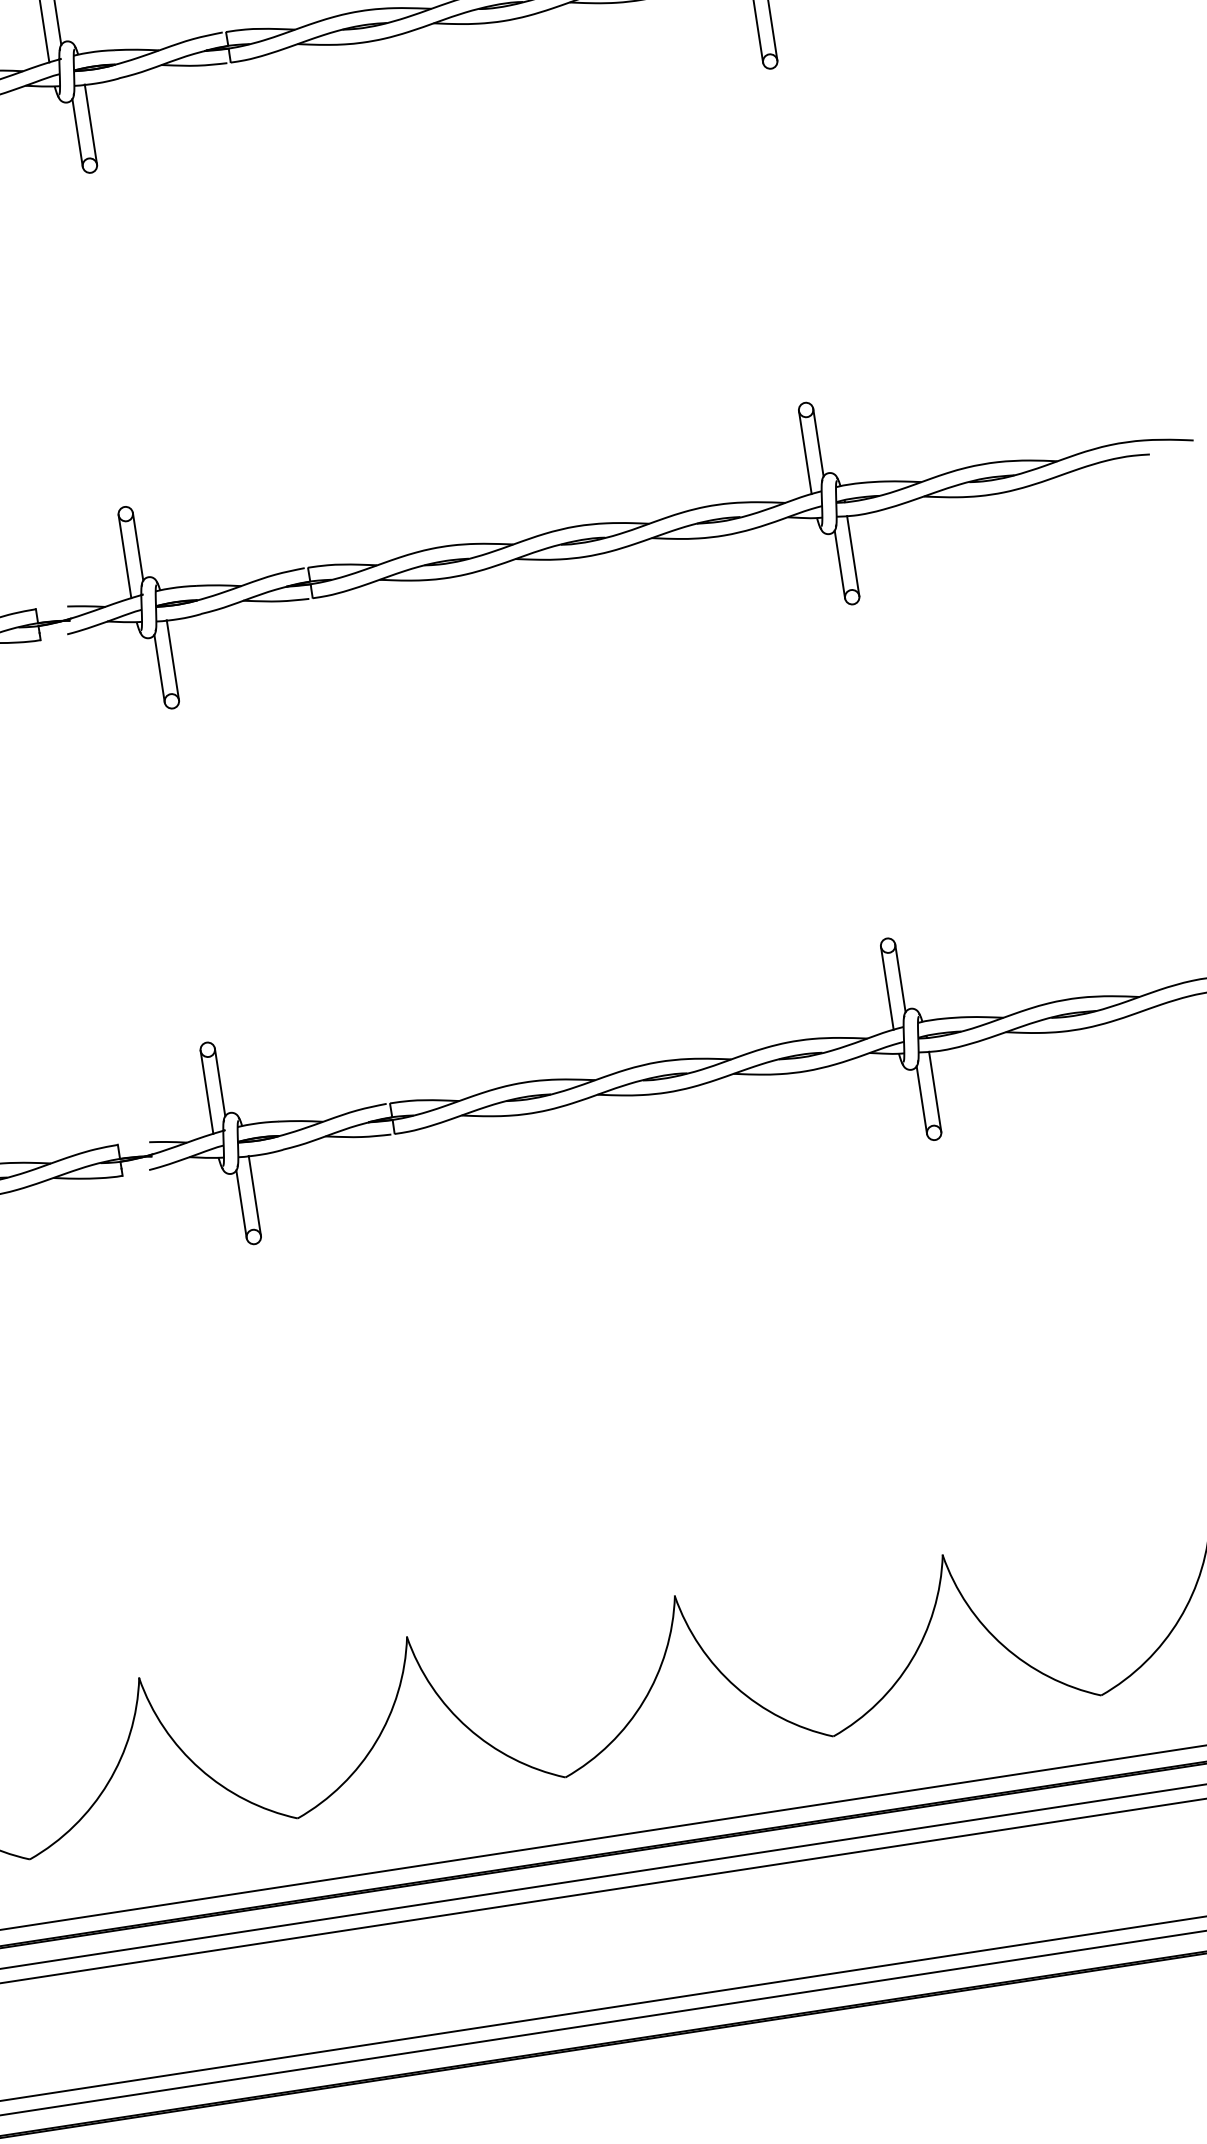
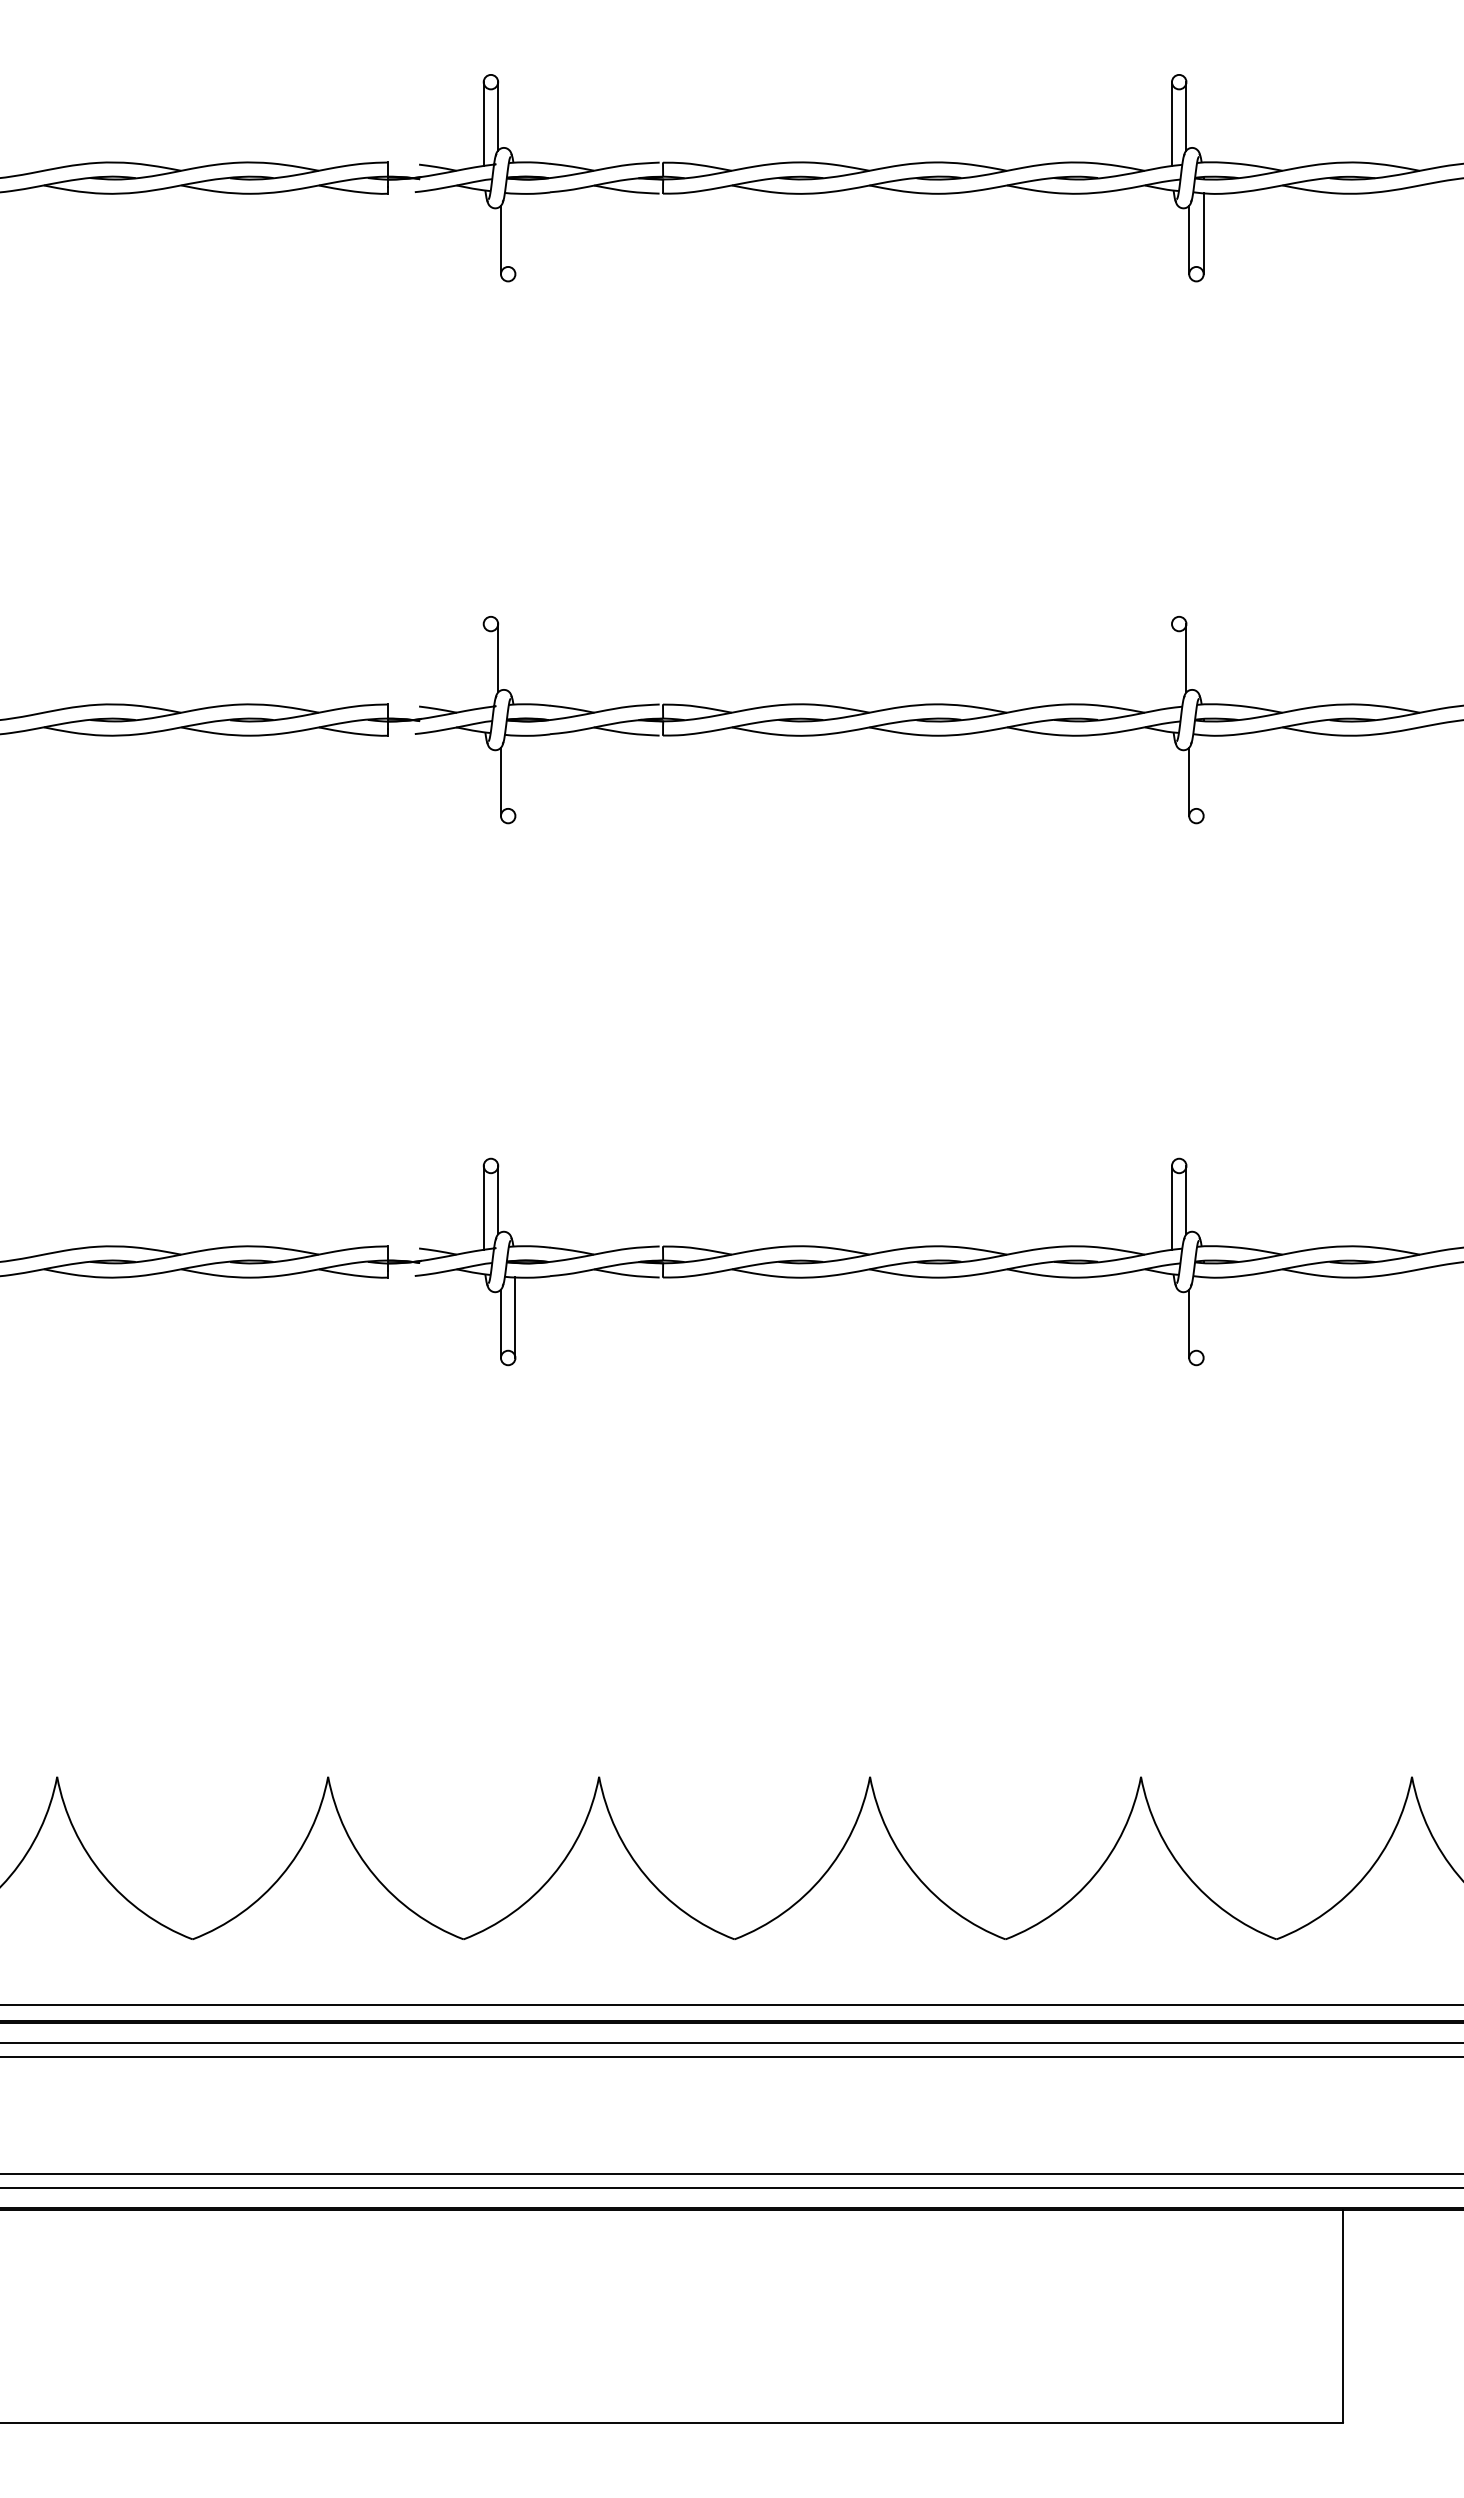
line: (90, 124) -> (515, 233), removed
line: (804, 452) -> (1171, 665), removed
line: (124, 556) -> (483, 665), removed
line: (853, 556) -> (1203, 775), removed
line: (172, 660) -> (515, 775), removed
line: (935, 1091) -> (1203, 1317), removed

